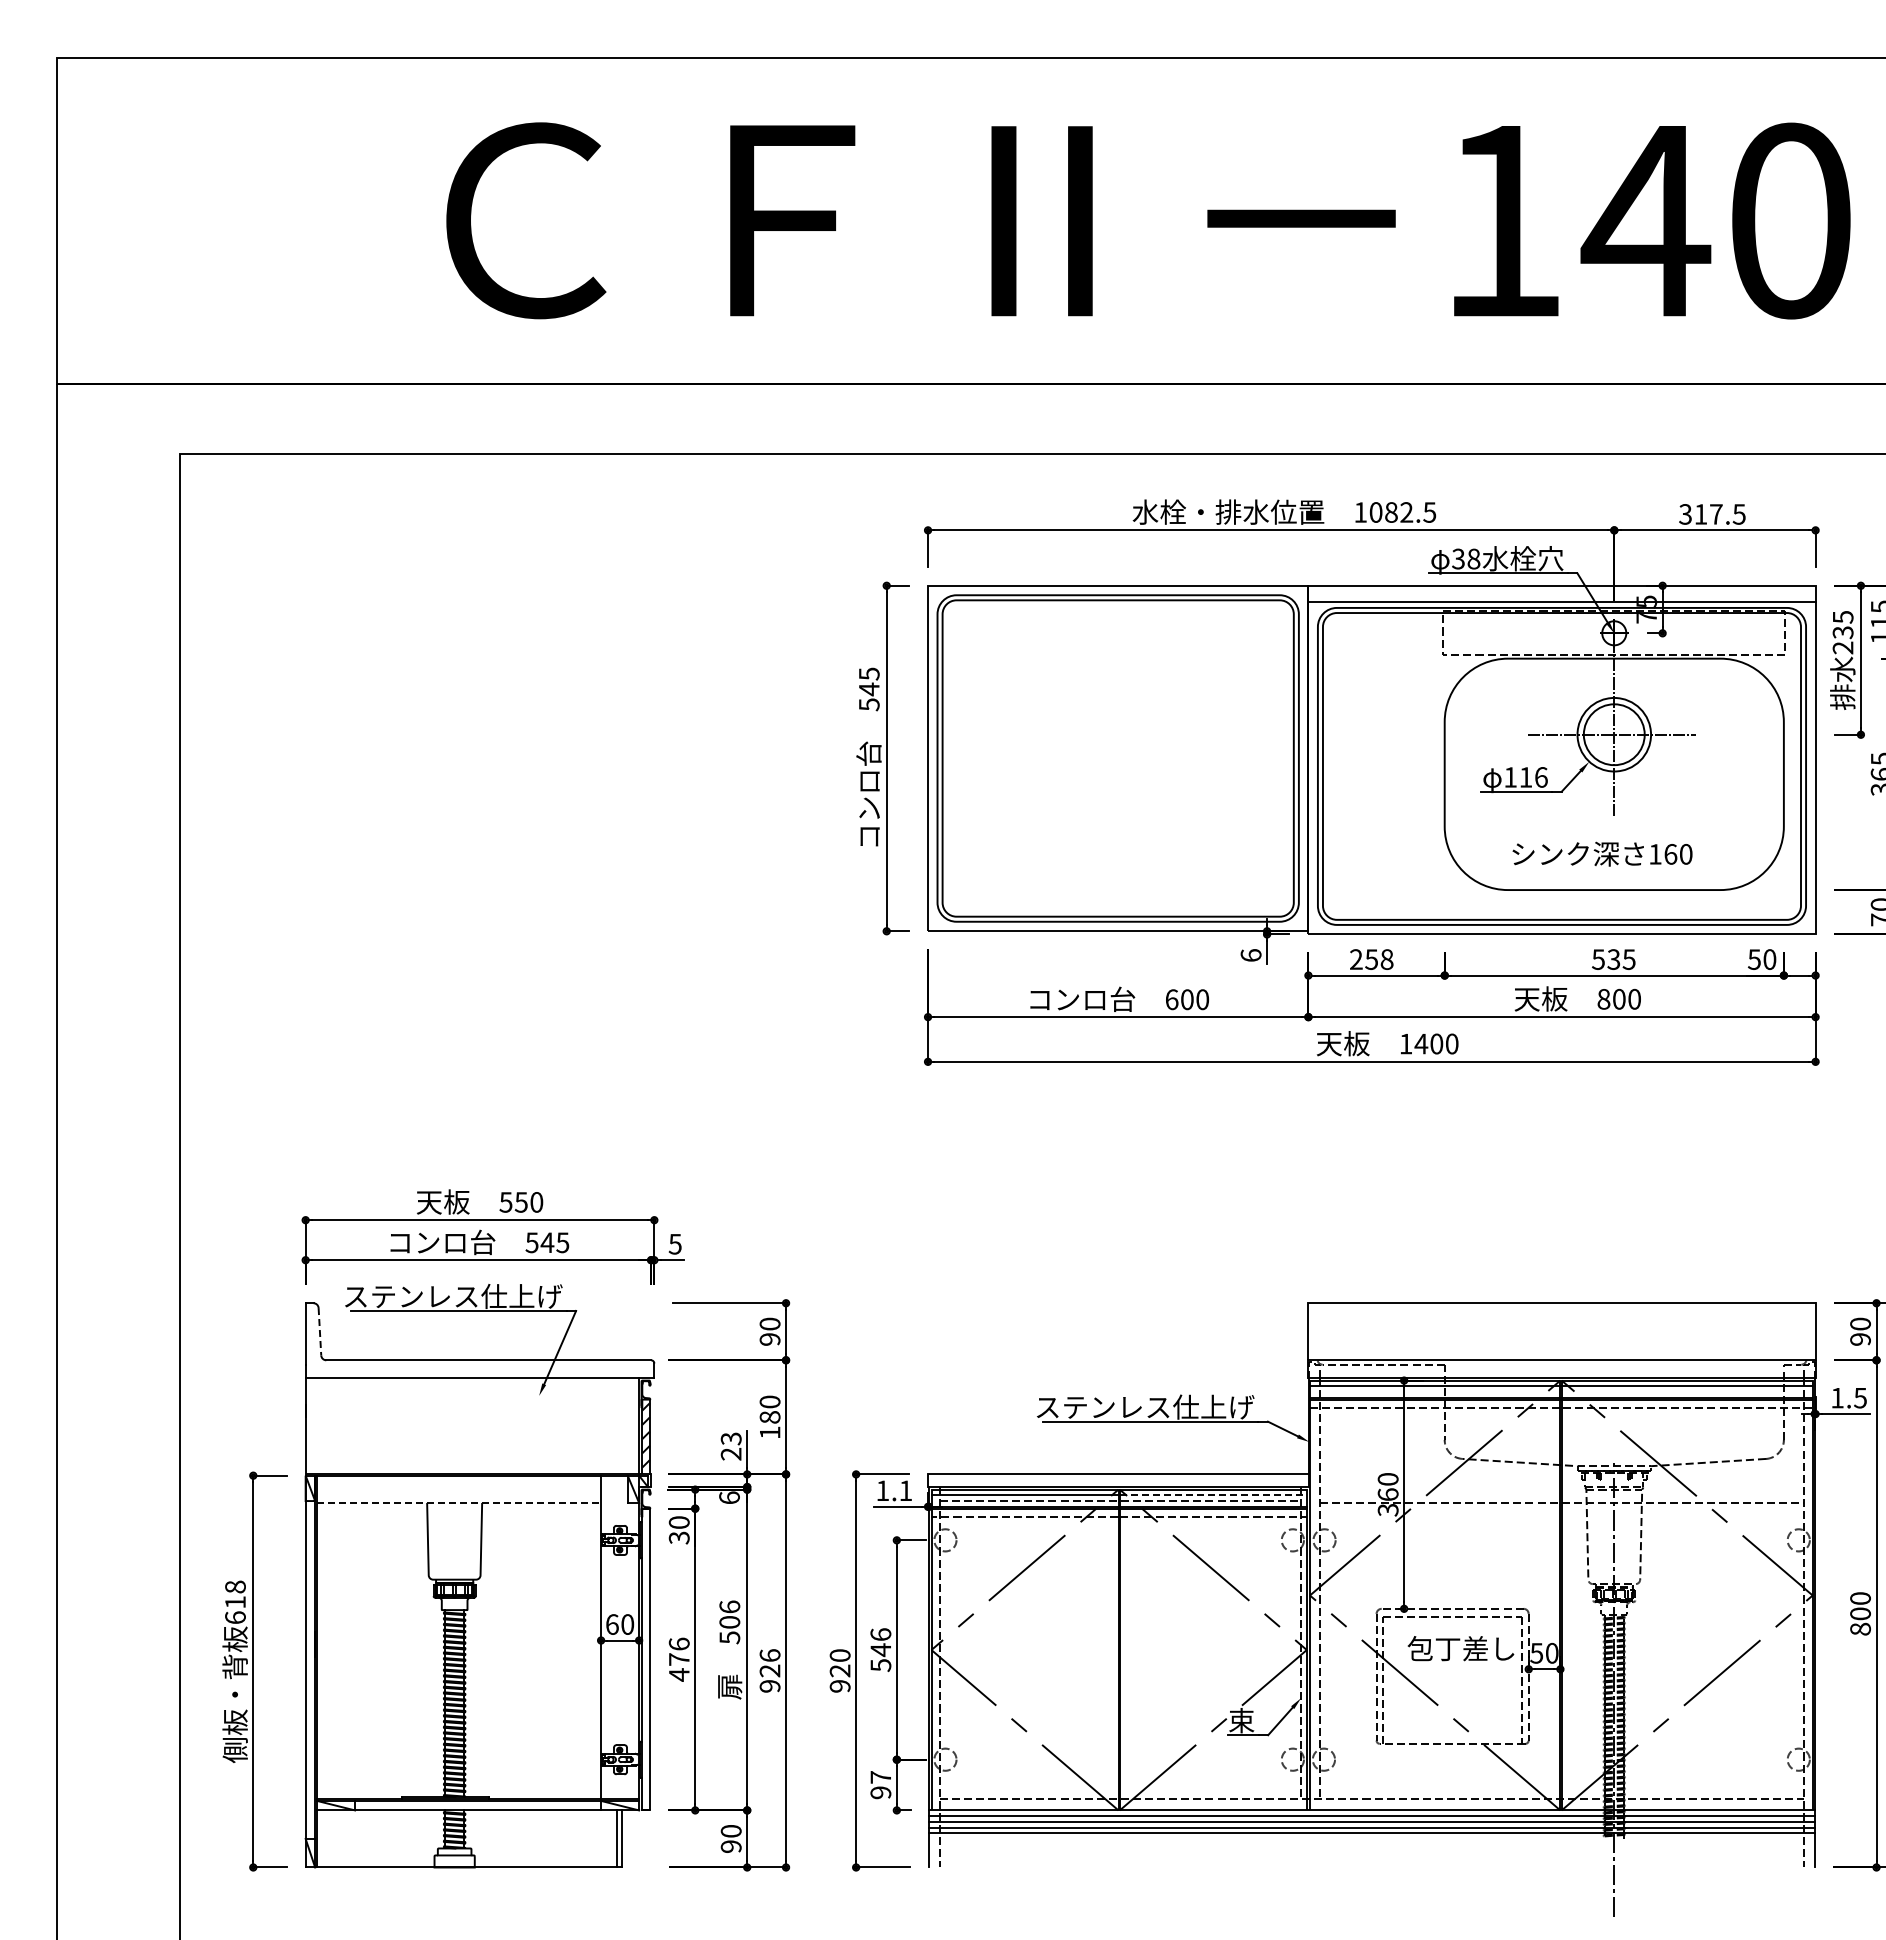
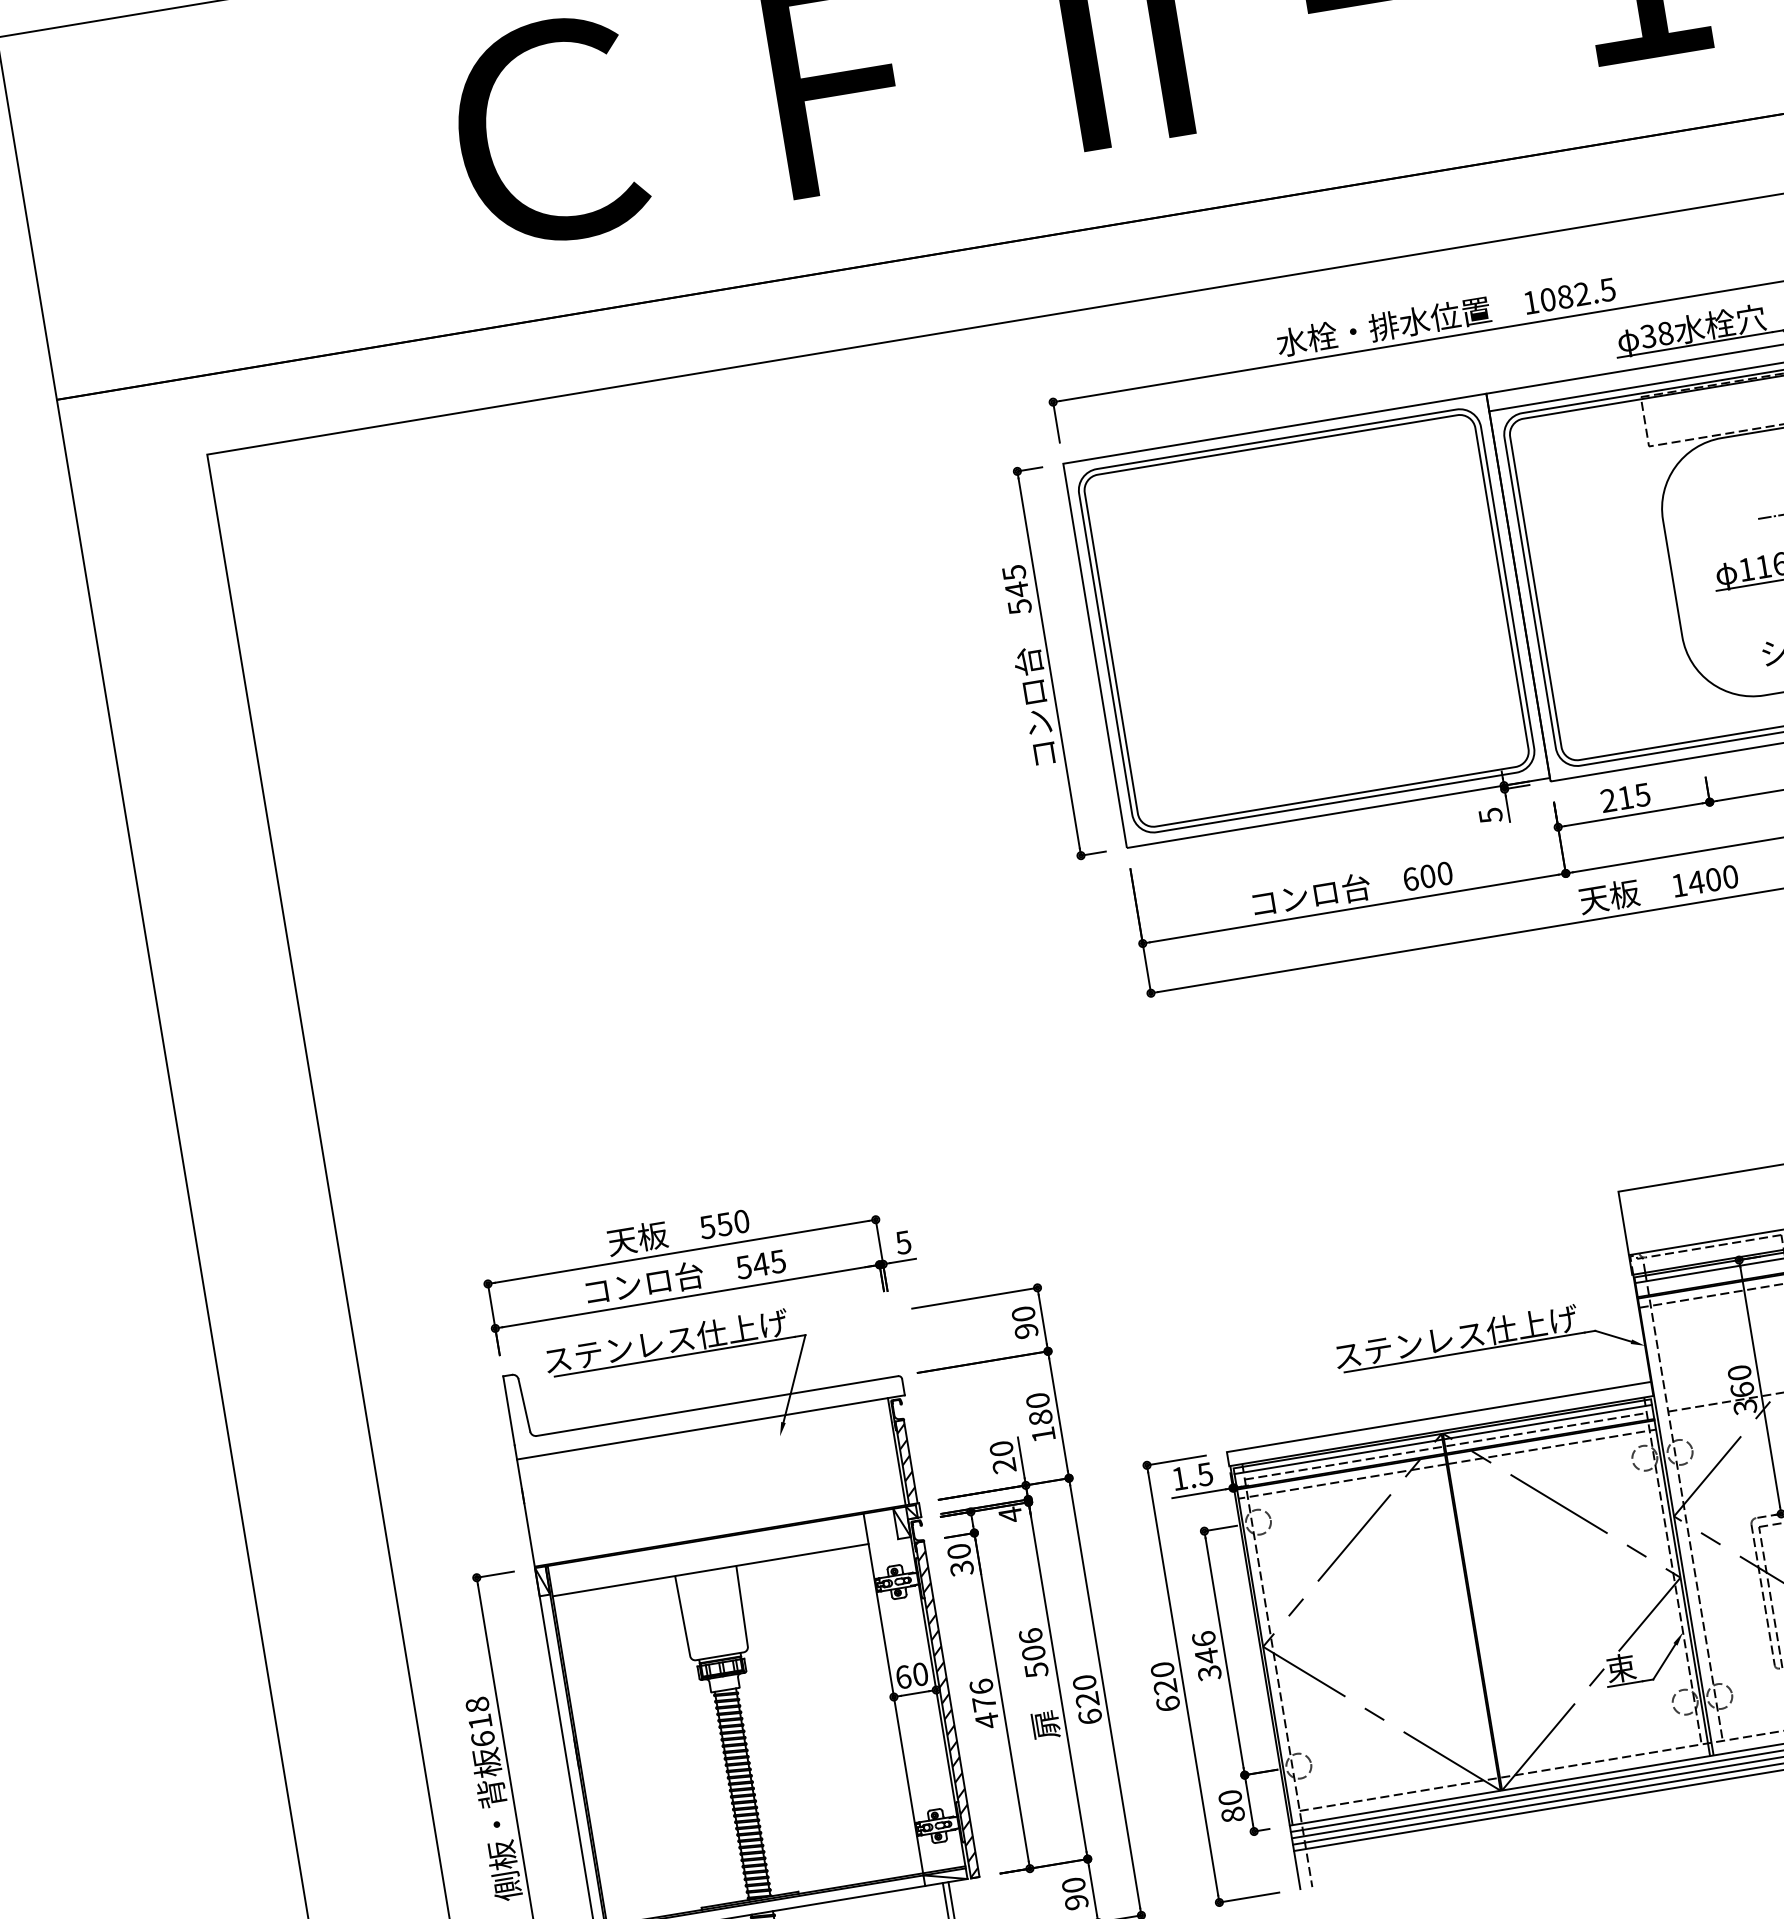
text: (1250, 955) -> (1490, 815), 6 -> 5
text: (1379, 959) -> (1634, 796), 258 -> 215
line: (319, 1331) -> (523, 1405), dashed -> solid
text: (731, 1438) -> (1001, 1448), 23 -> 20
text: (905, 1490) -> (1204, 1474), 1.1 -> 1.5
line: (1213, 1494) -> (1548, 1421), dashed -> solid
text: (729, 1497) -> (1010, 1514), 6 -> 4
line: (459, 1502) -> (711, 1569), dashed -> solid
hatch: (645, 1658) -> (946, 1708), added
text: (880, 1665) -> (1209, 1673), 546 -> 346
text: (769, 1670) -> (1086, 1699), 926 -> 620
text: (839, 1685) -> (1167, 1703), 920 -> 620
text: (880, 1785) -> (1231, 1806), 97 -> 80

